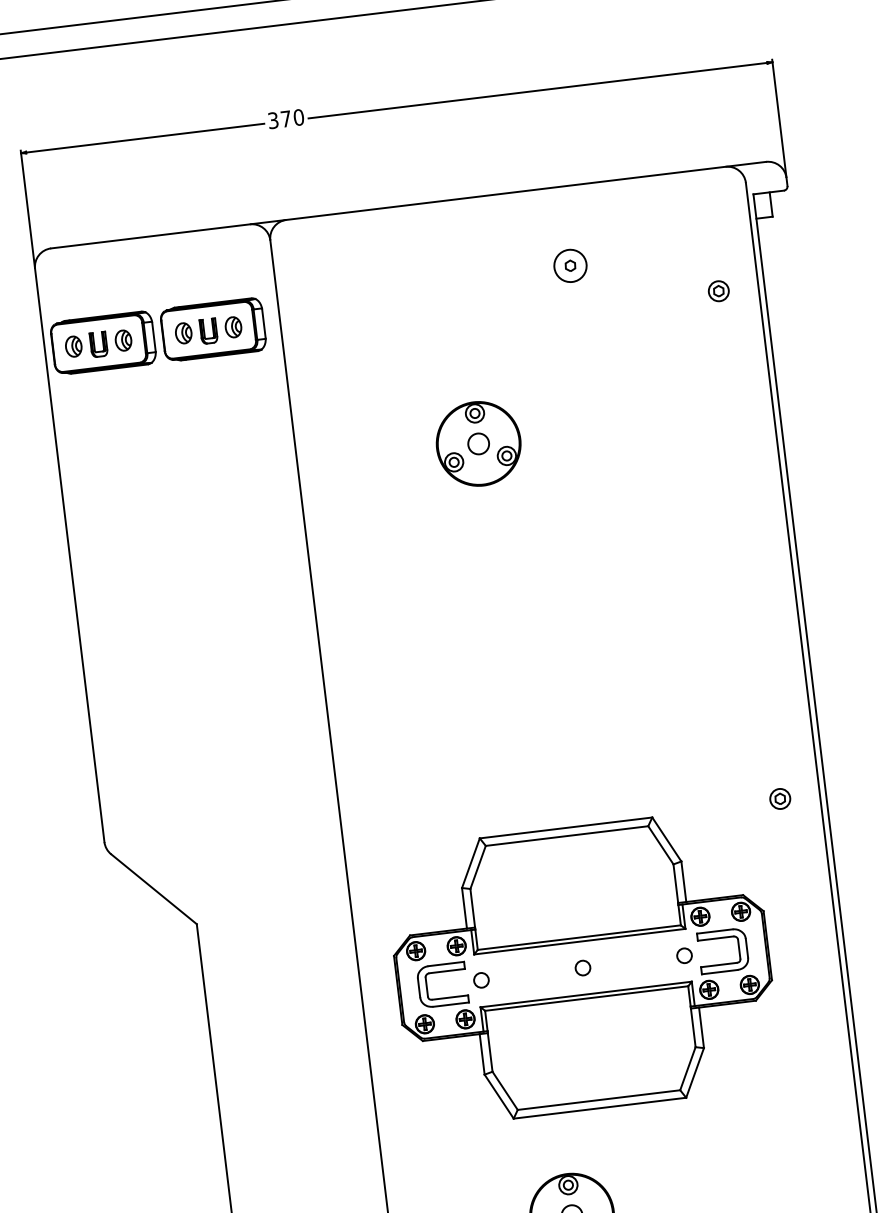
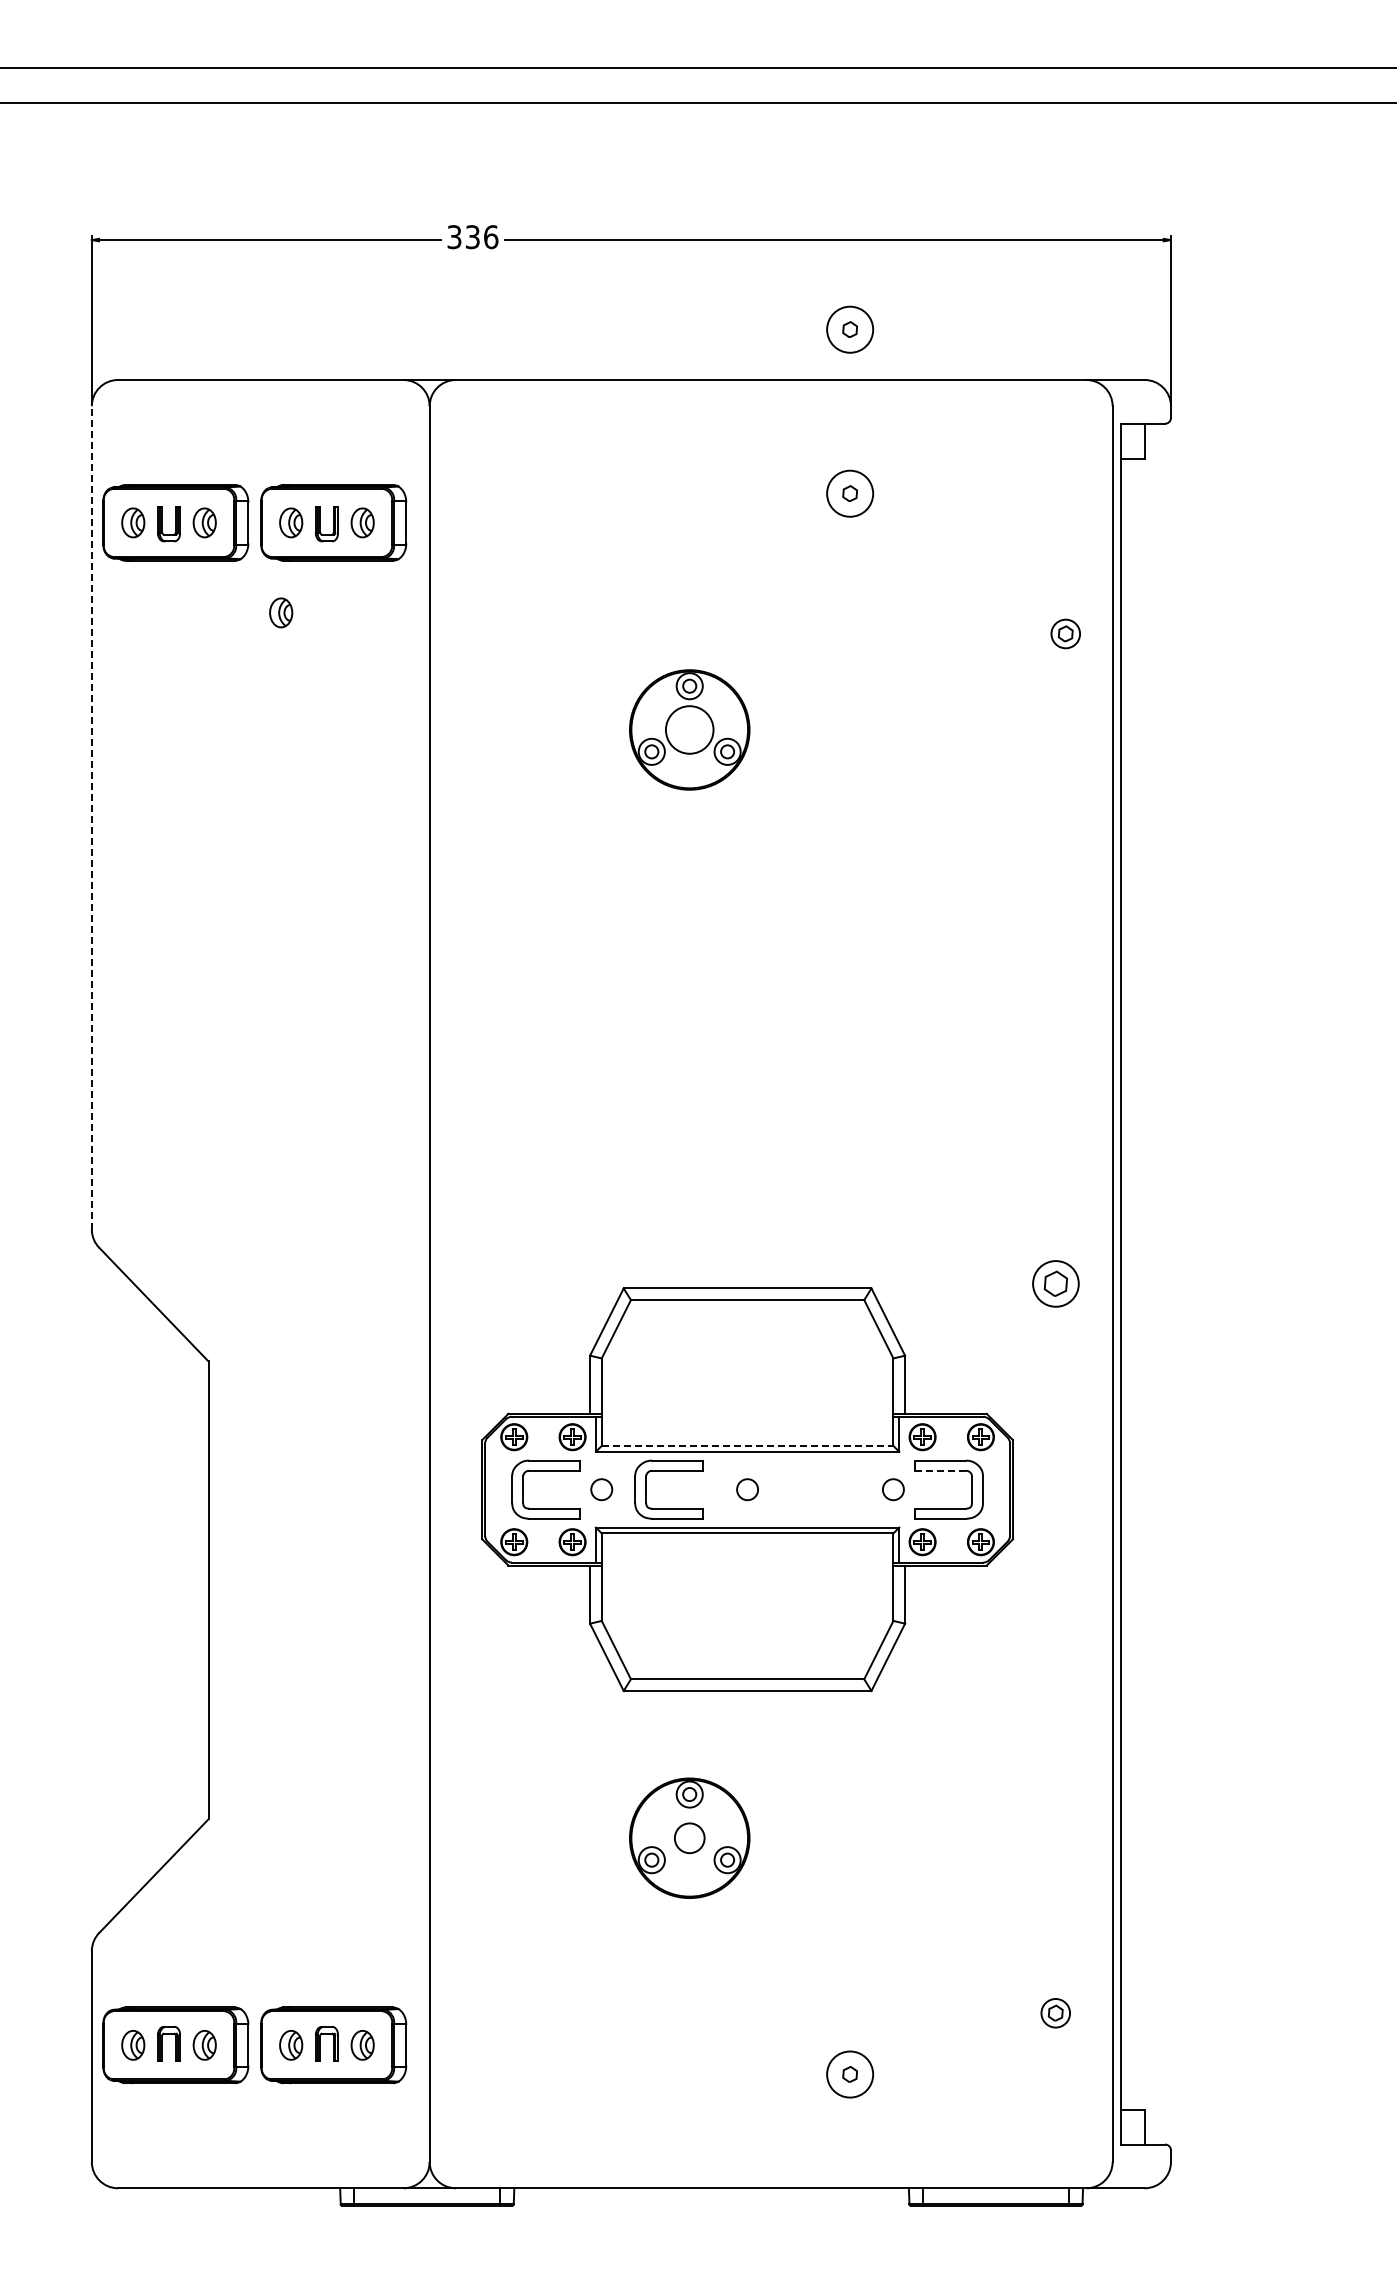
text: (292, 118) -> (482, 237), 370 -> 336
part: (556, 151) -> (850, 329), added
part: (718, 290) -> (1065, 633), moved
part: (184, 396) -> (281, 612), added
circle: (478, 443) -> (689, 729), size x1.6
line: (69, 555) -> (91, 817), solid -> dashed
part: (780, 799) -> (1055, 1284), size x1.6
line: (579, 937) -> (747, 1445), solid -> dashed
line: (715, 938) -> (940, 1470), solid -> dashed
part: (526, 962) -> (668, 1471), added

